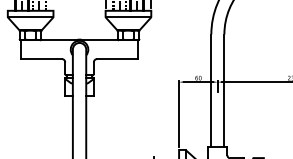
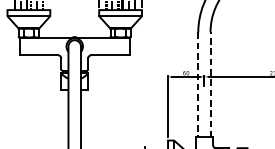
line: (224, 90) -> (210, 84), solid -> dashed
line: (211, 91) -> (198, 85), solid -> dashed

